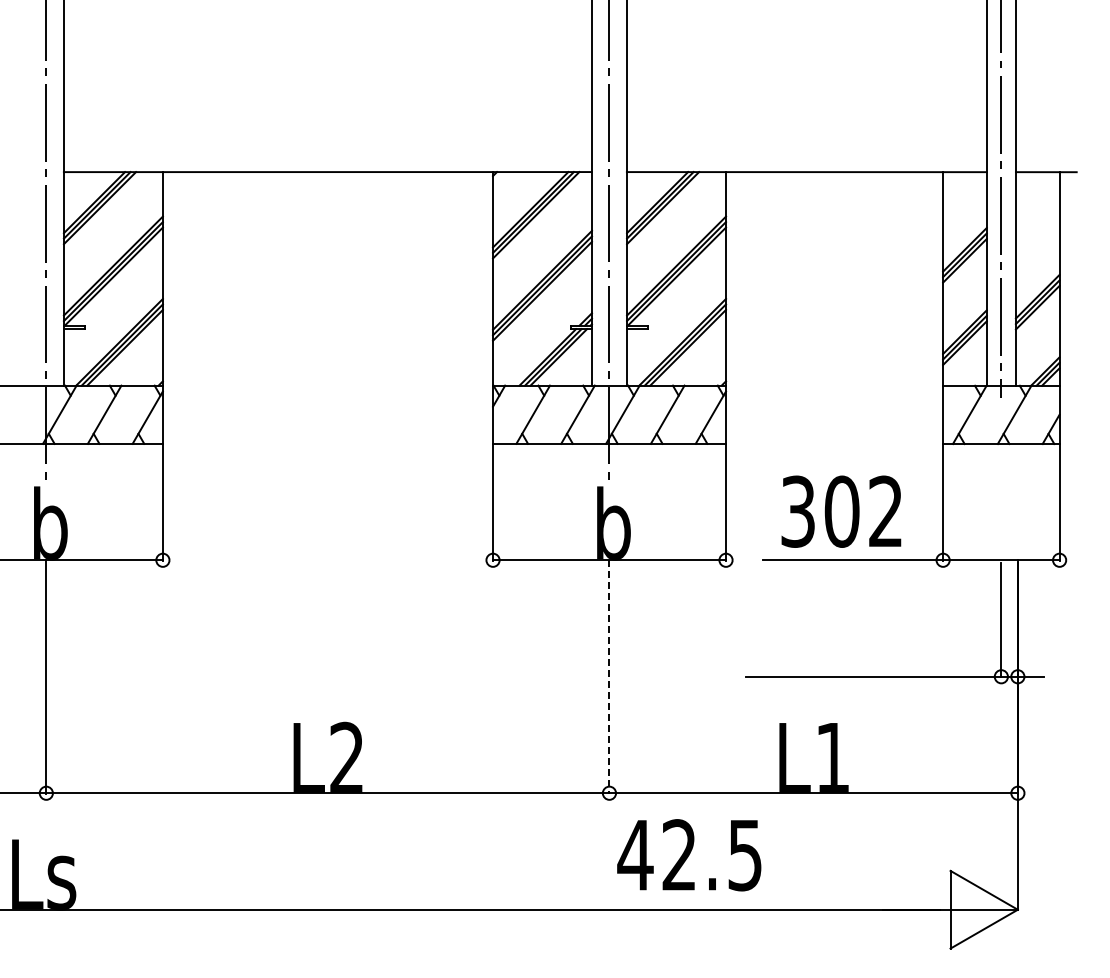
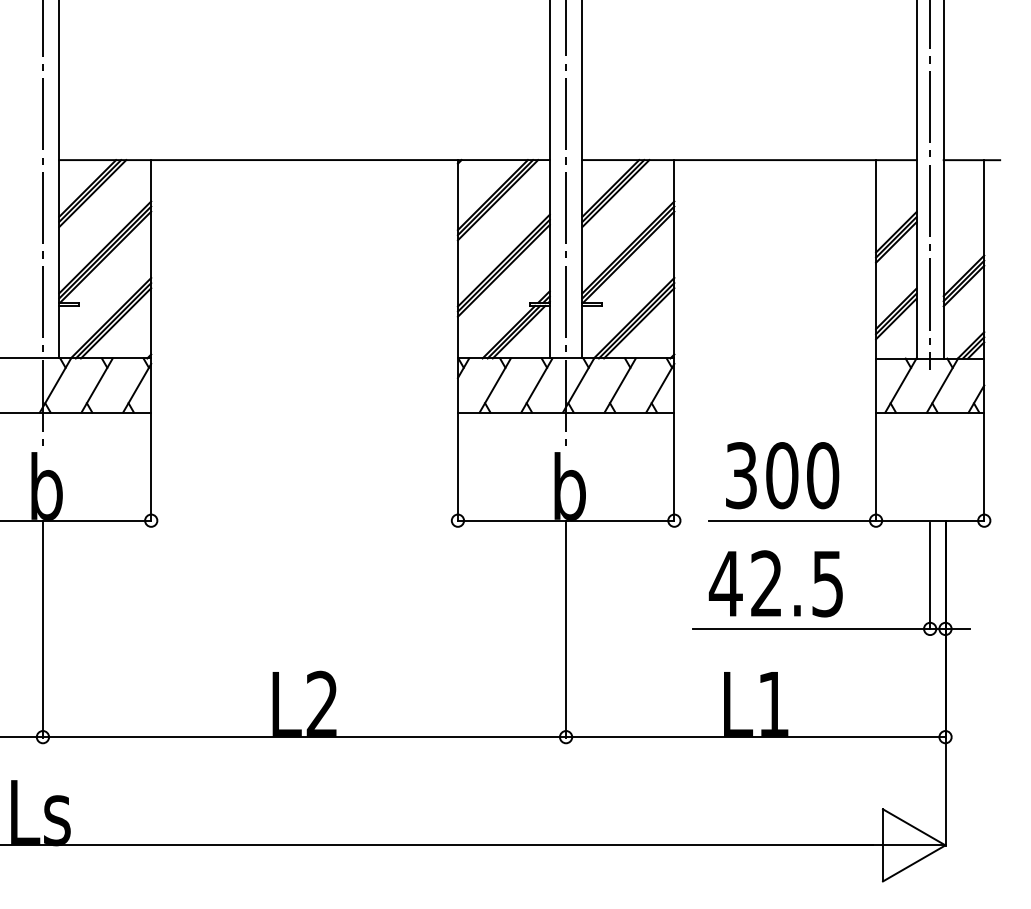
text: (885, 511) -> (822, 475), 302 -> 300
line: (609, 676) -> (566, 628), dashed -> solid
text: (689, 855) -> (776, 584), moved

